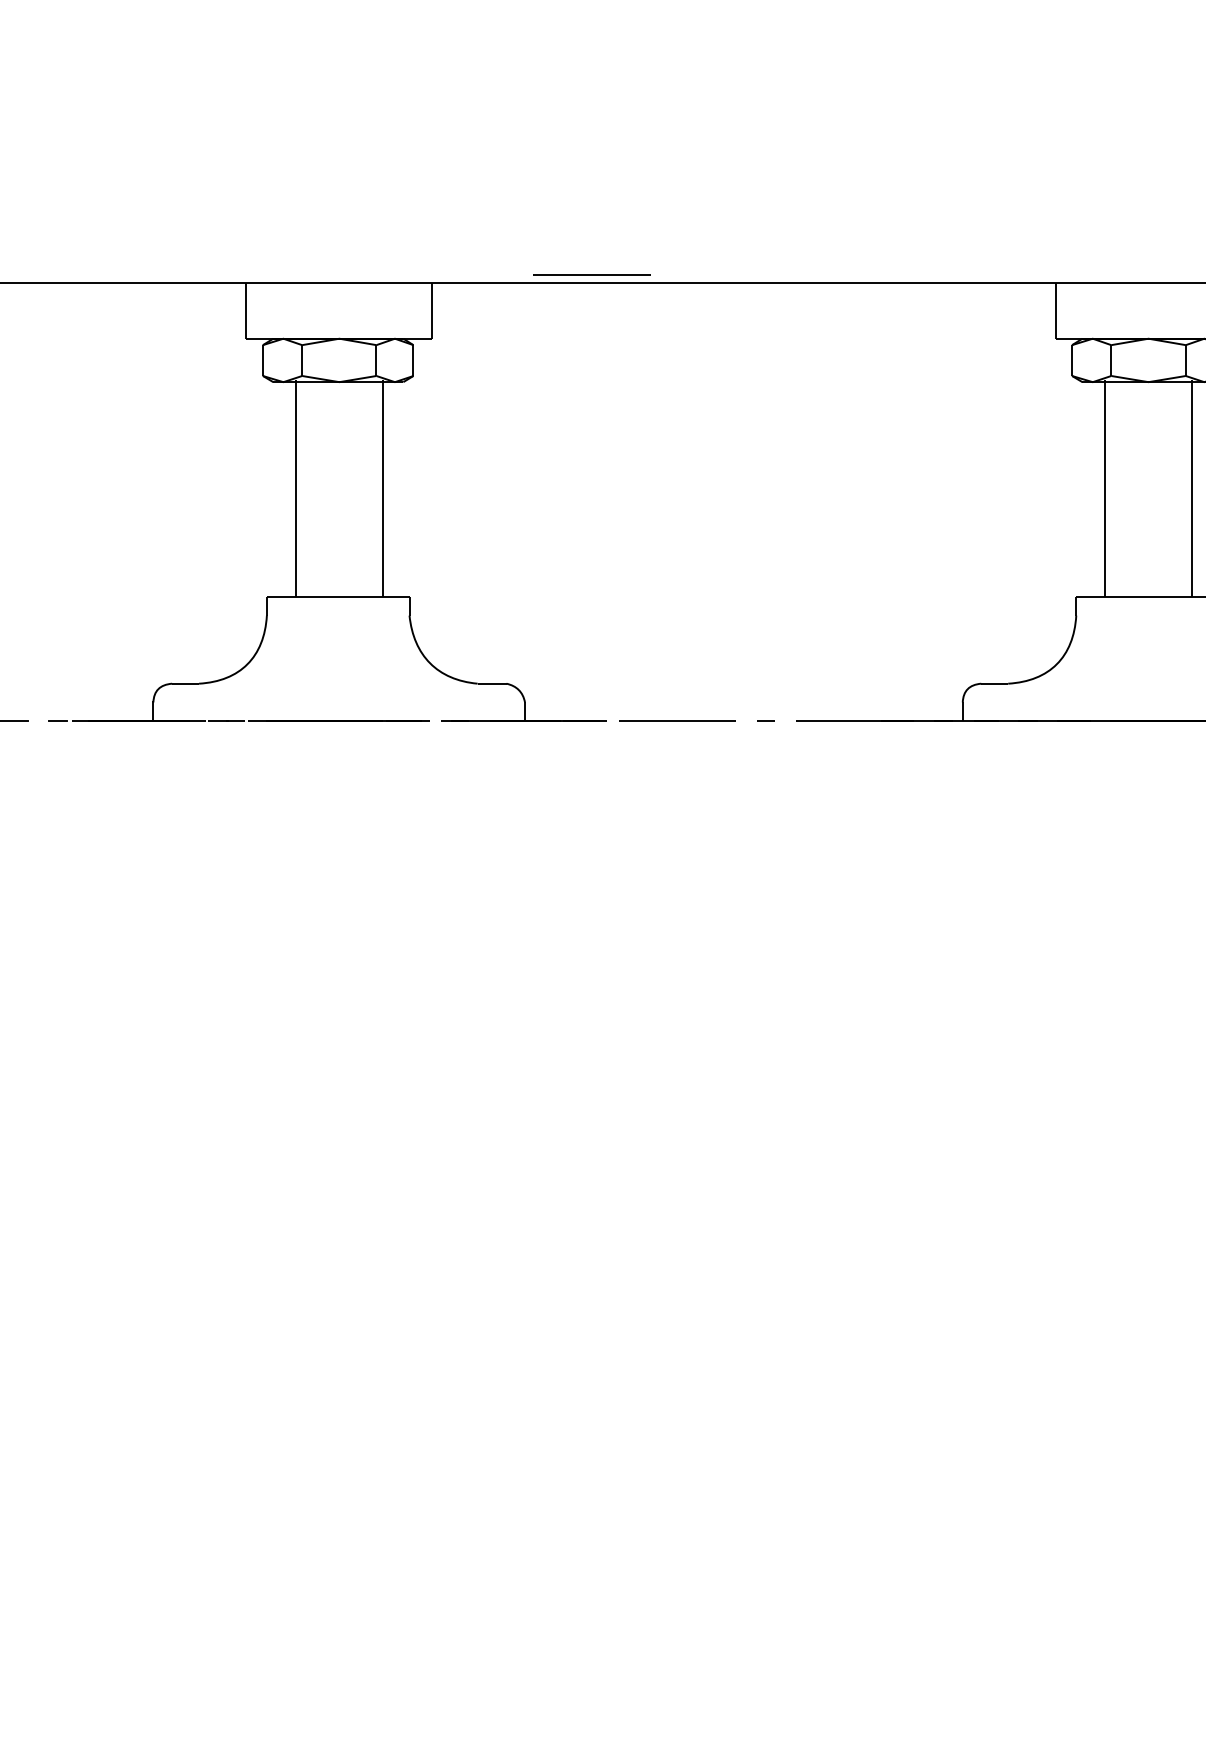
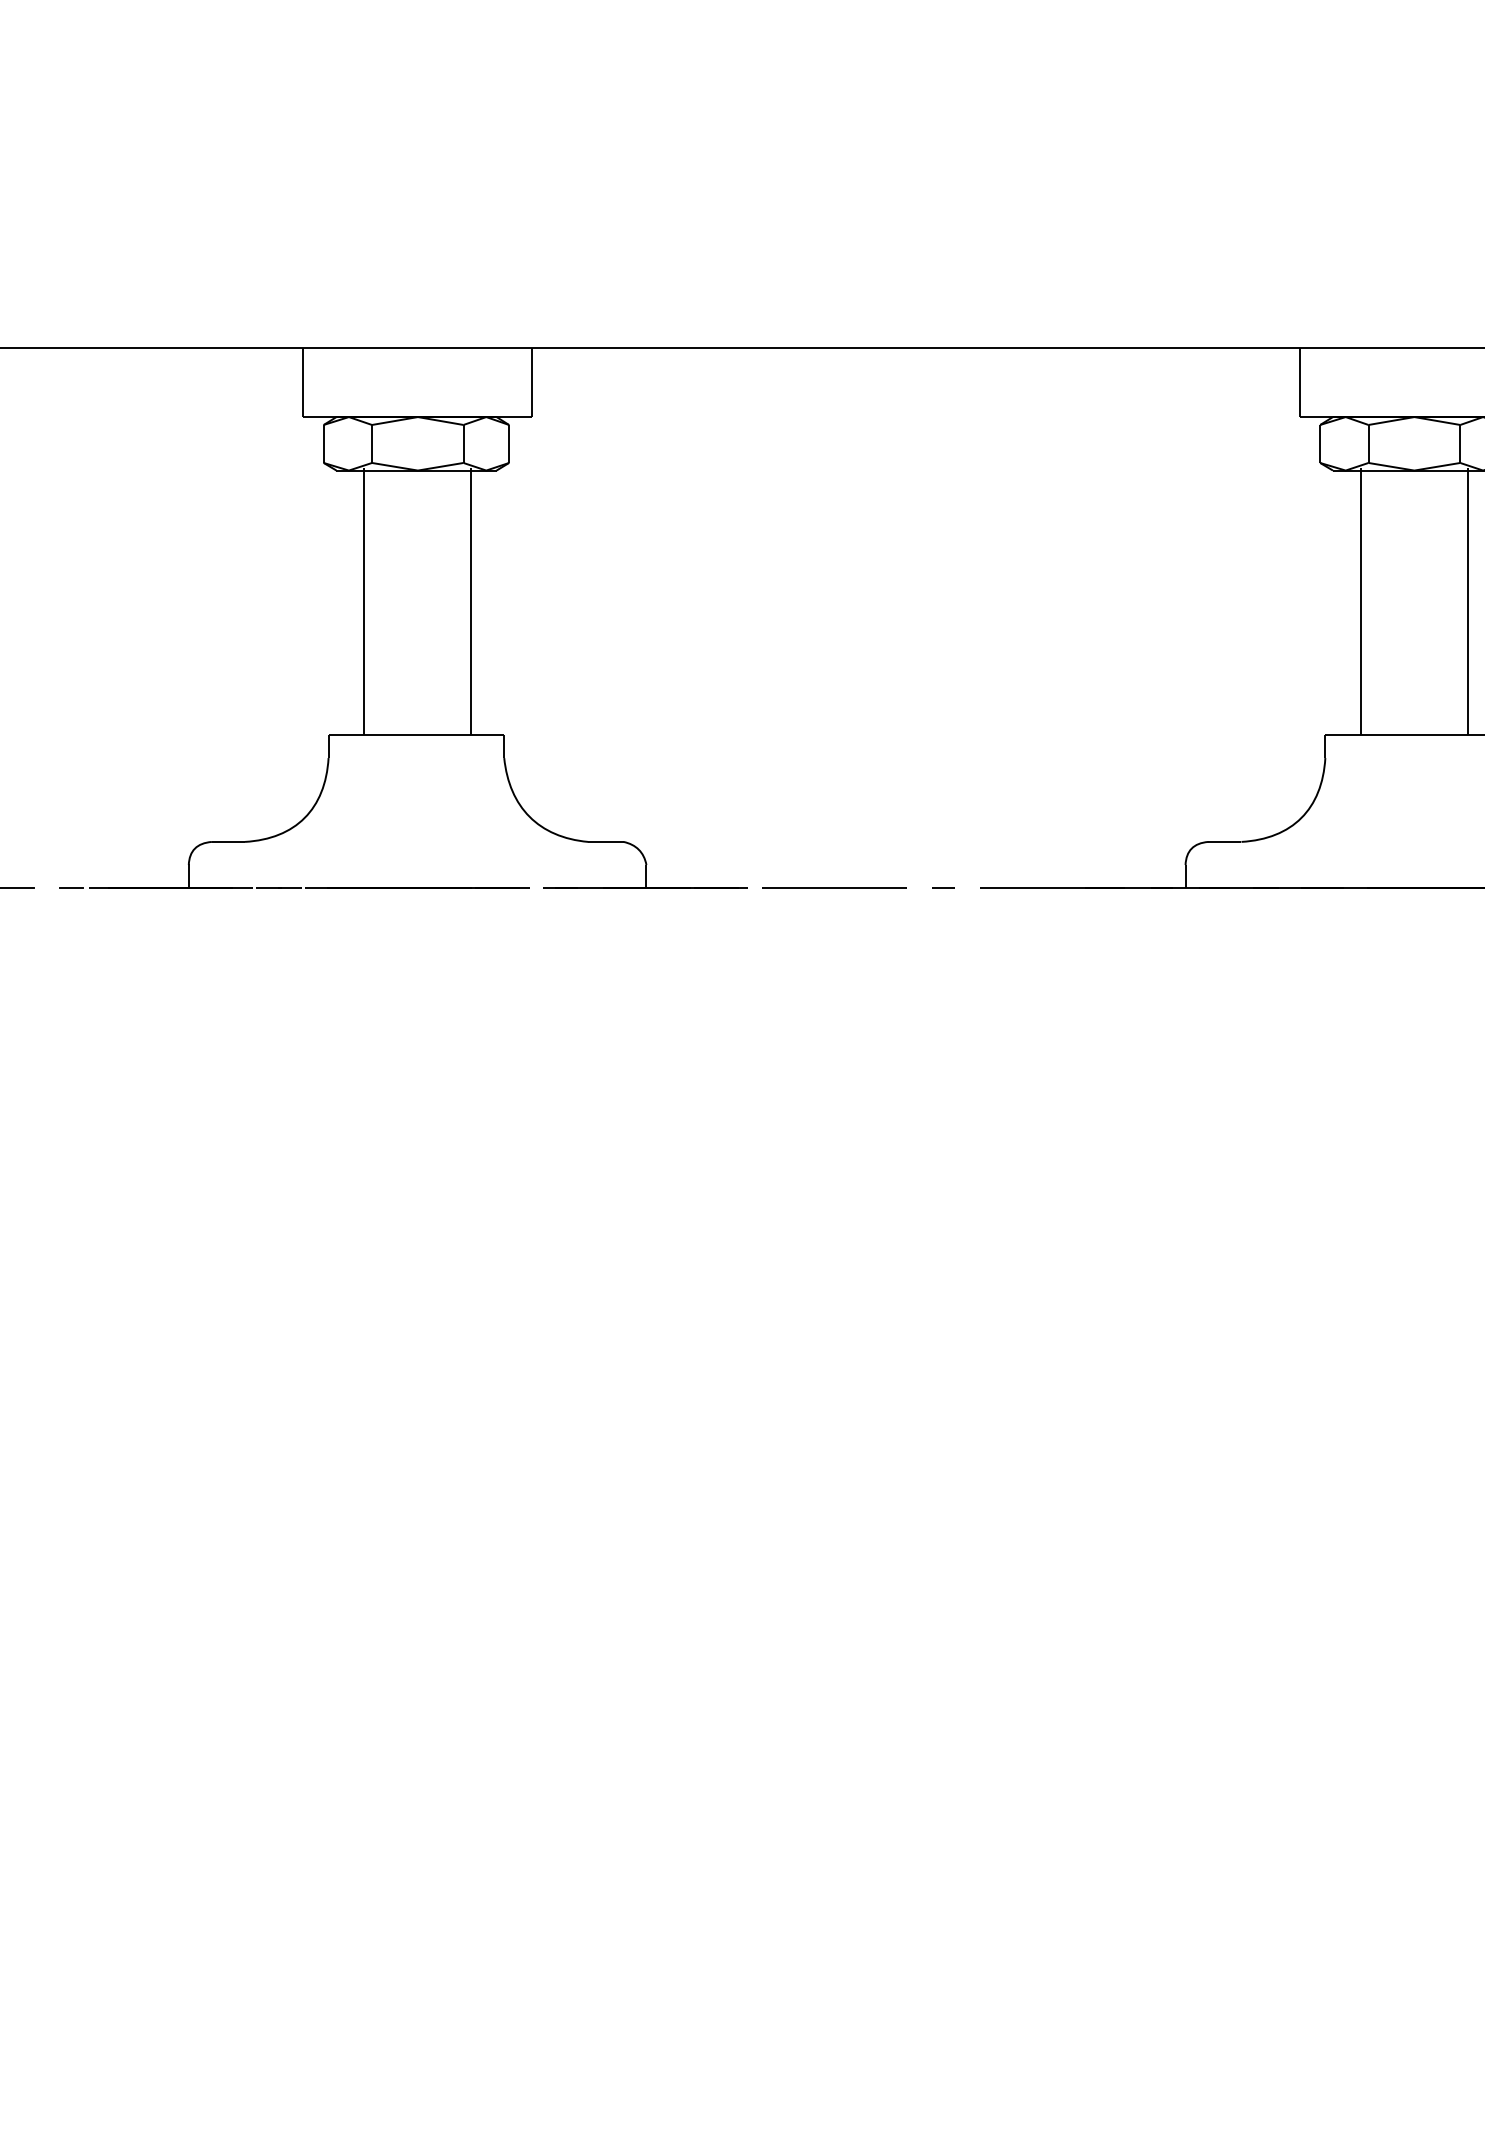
line: (592, 274) -> (729, 338), removed

